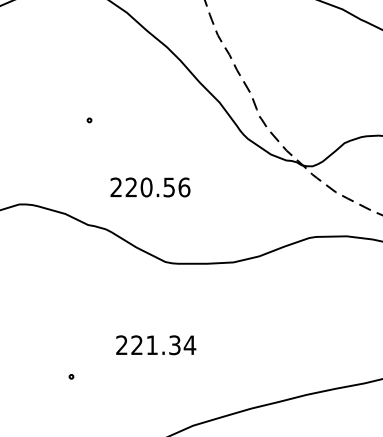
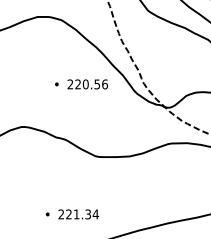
text: (149, 187) -> (87, 84), moved
text: (155, 345) -> (78, 214), moved

